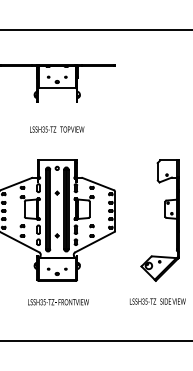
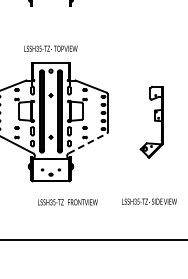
text: (57, 129) -> (51, 48), moved
part: (159, 220) -> (151, 122), size x0.6
line: (95, 241) -> (88, 142), solid -> dashed
text: (58, 302) -> (67, 202), moved

